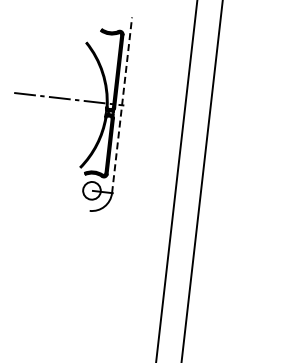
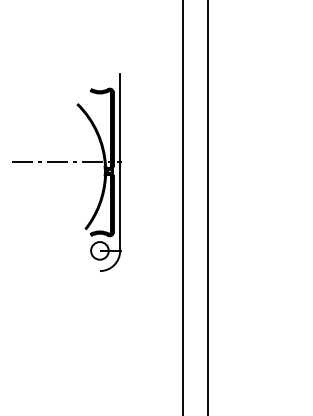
line: (122, 104) -> (120, 161), dashed -> solid

